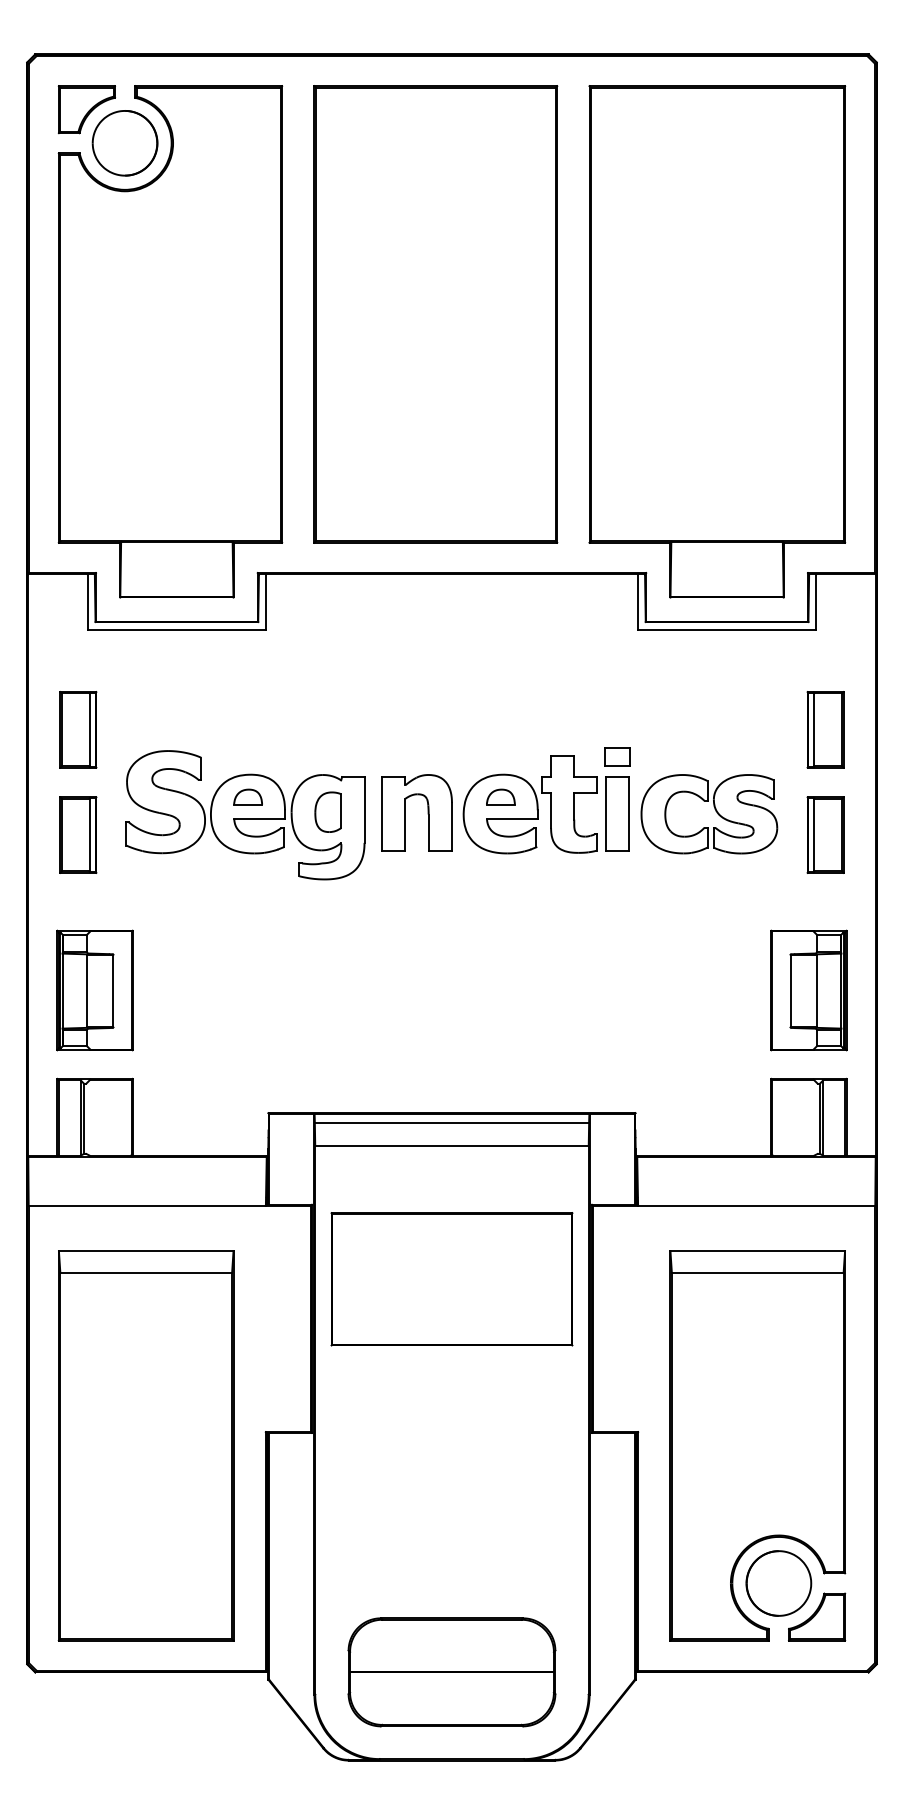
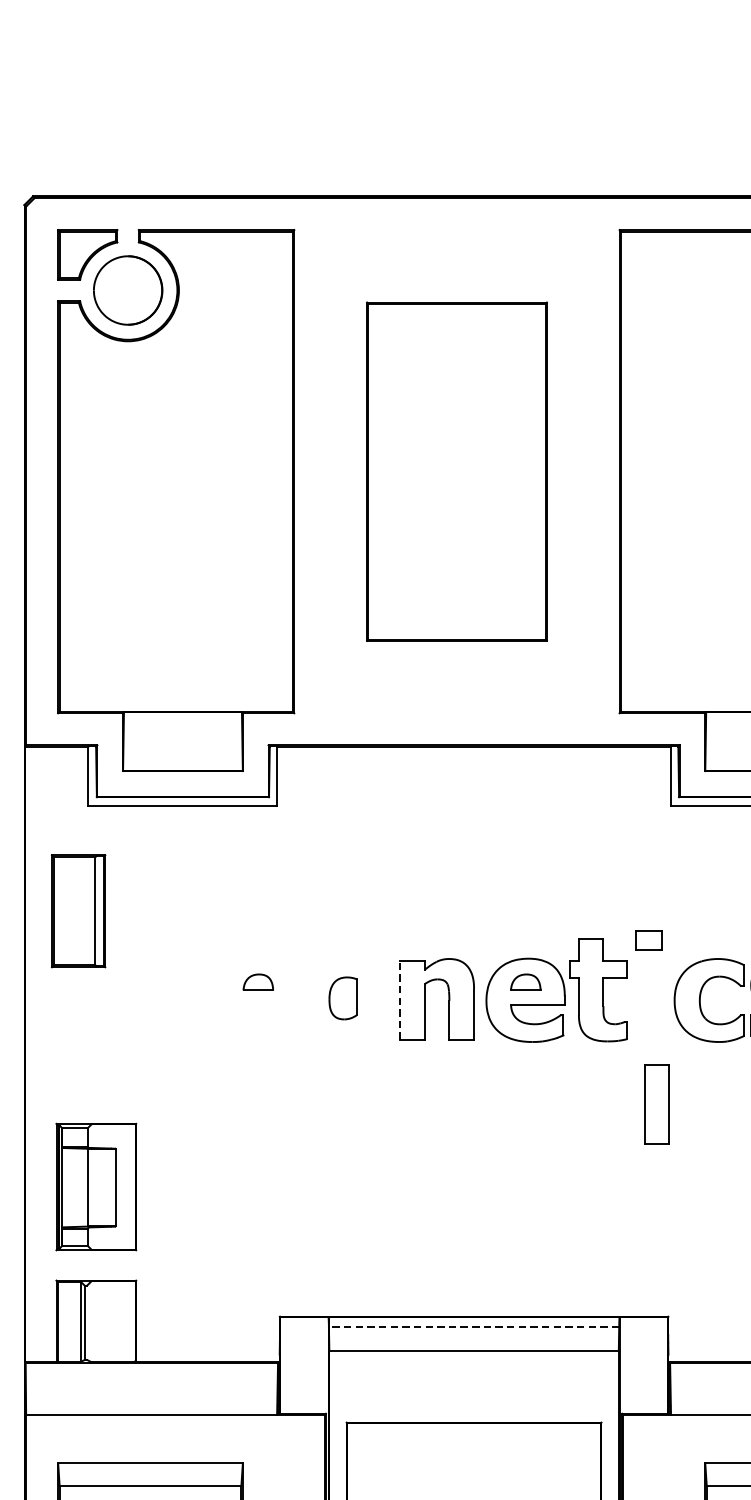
part: (435, 314) -> (456, 471), size x0.7
part: (78, 729) -> (78, 910), size x1.4
line: (382, 813) -> (400, 999), solid -> dashed
part: (617, 813) -> (656, 1103), moved
part: (245, 815) -> (255, 1001), removed
part: (78, 834) -> (78, 1021), removed
line: (451, 1123) -> (473, 1327), solid -> dashed

